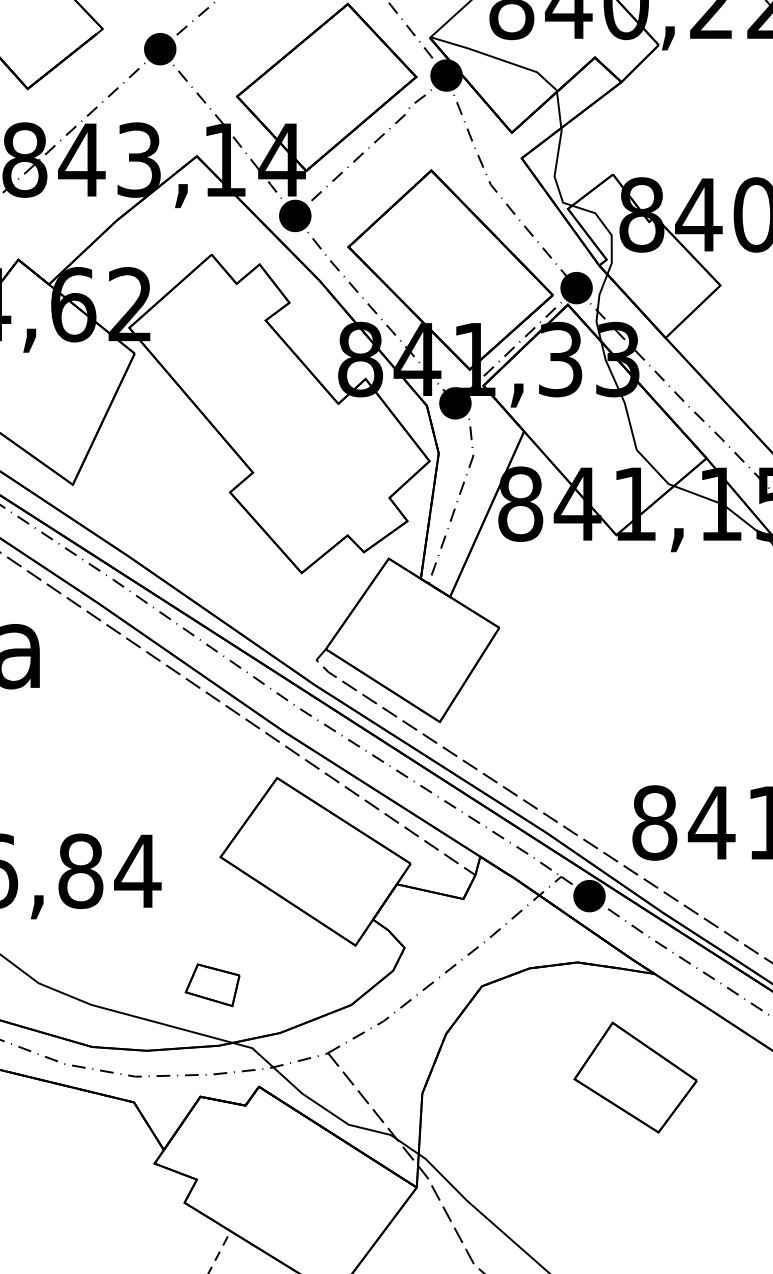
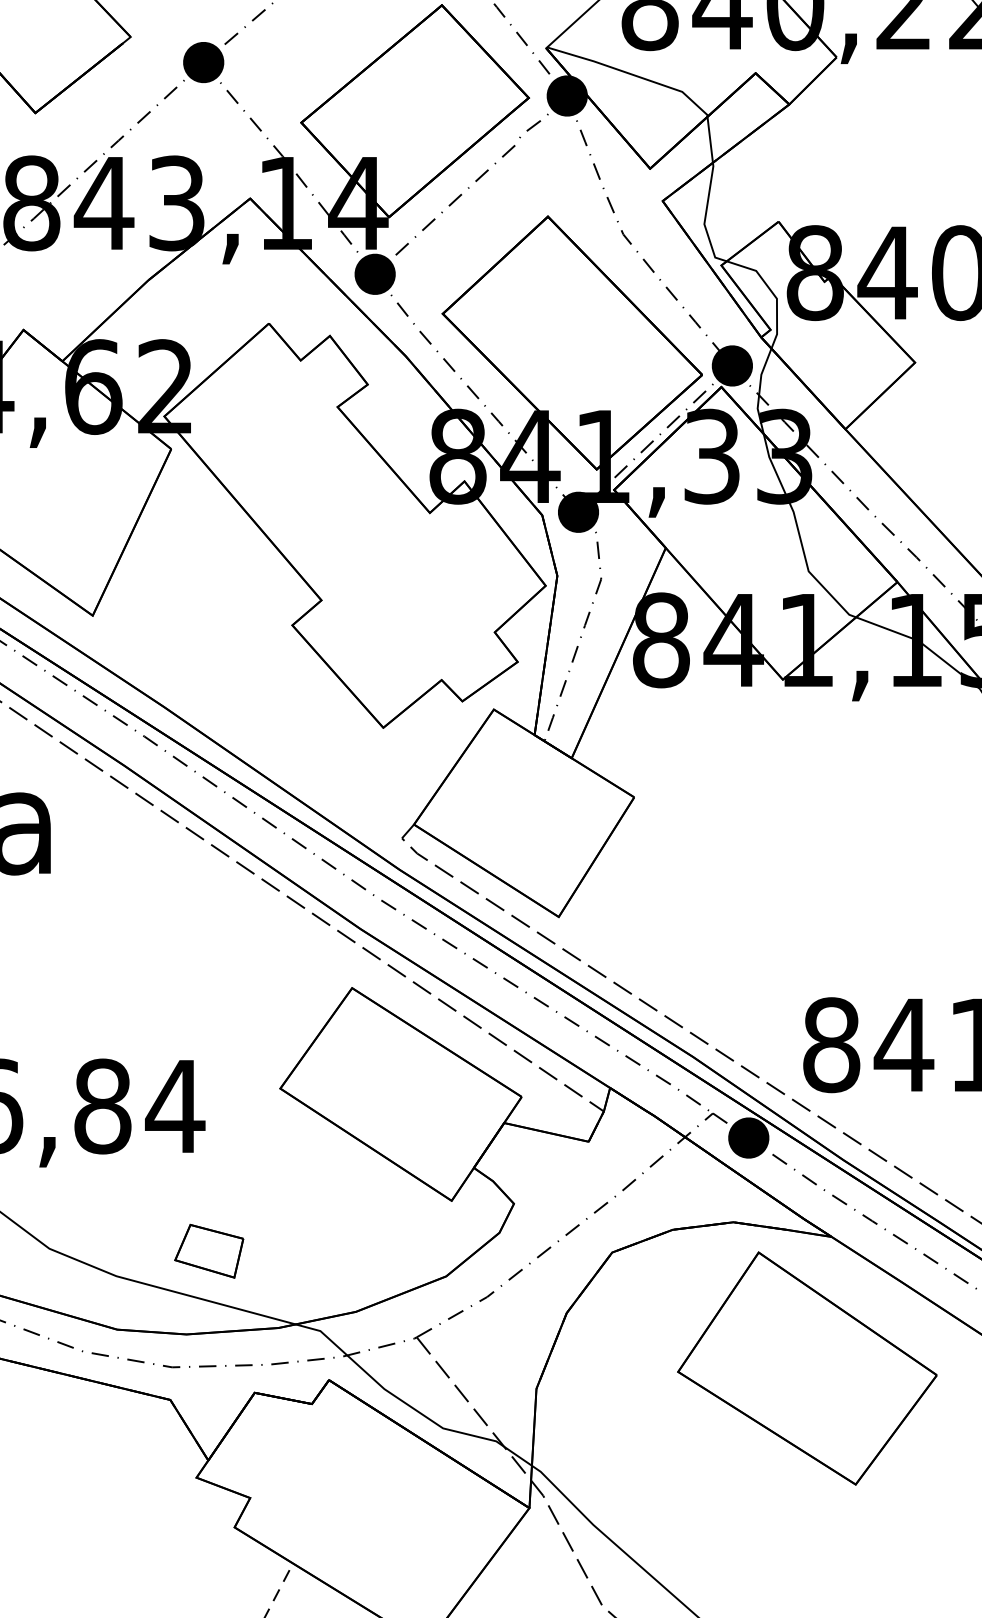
part: (212, 984) -> (209, 1250), moved
part: (635, 1077) -> (807, 1368), size x1.67

